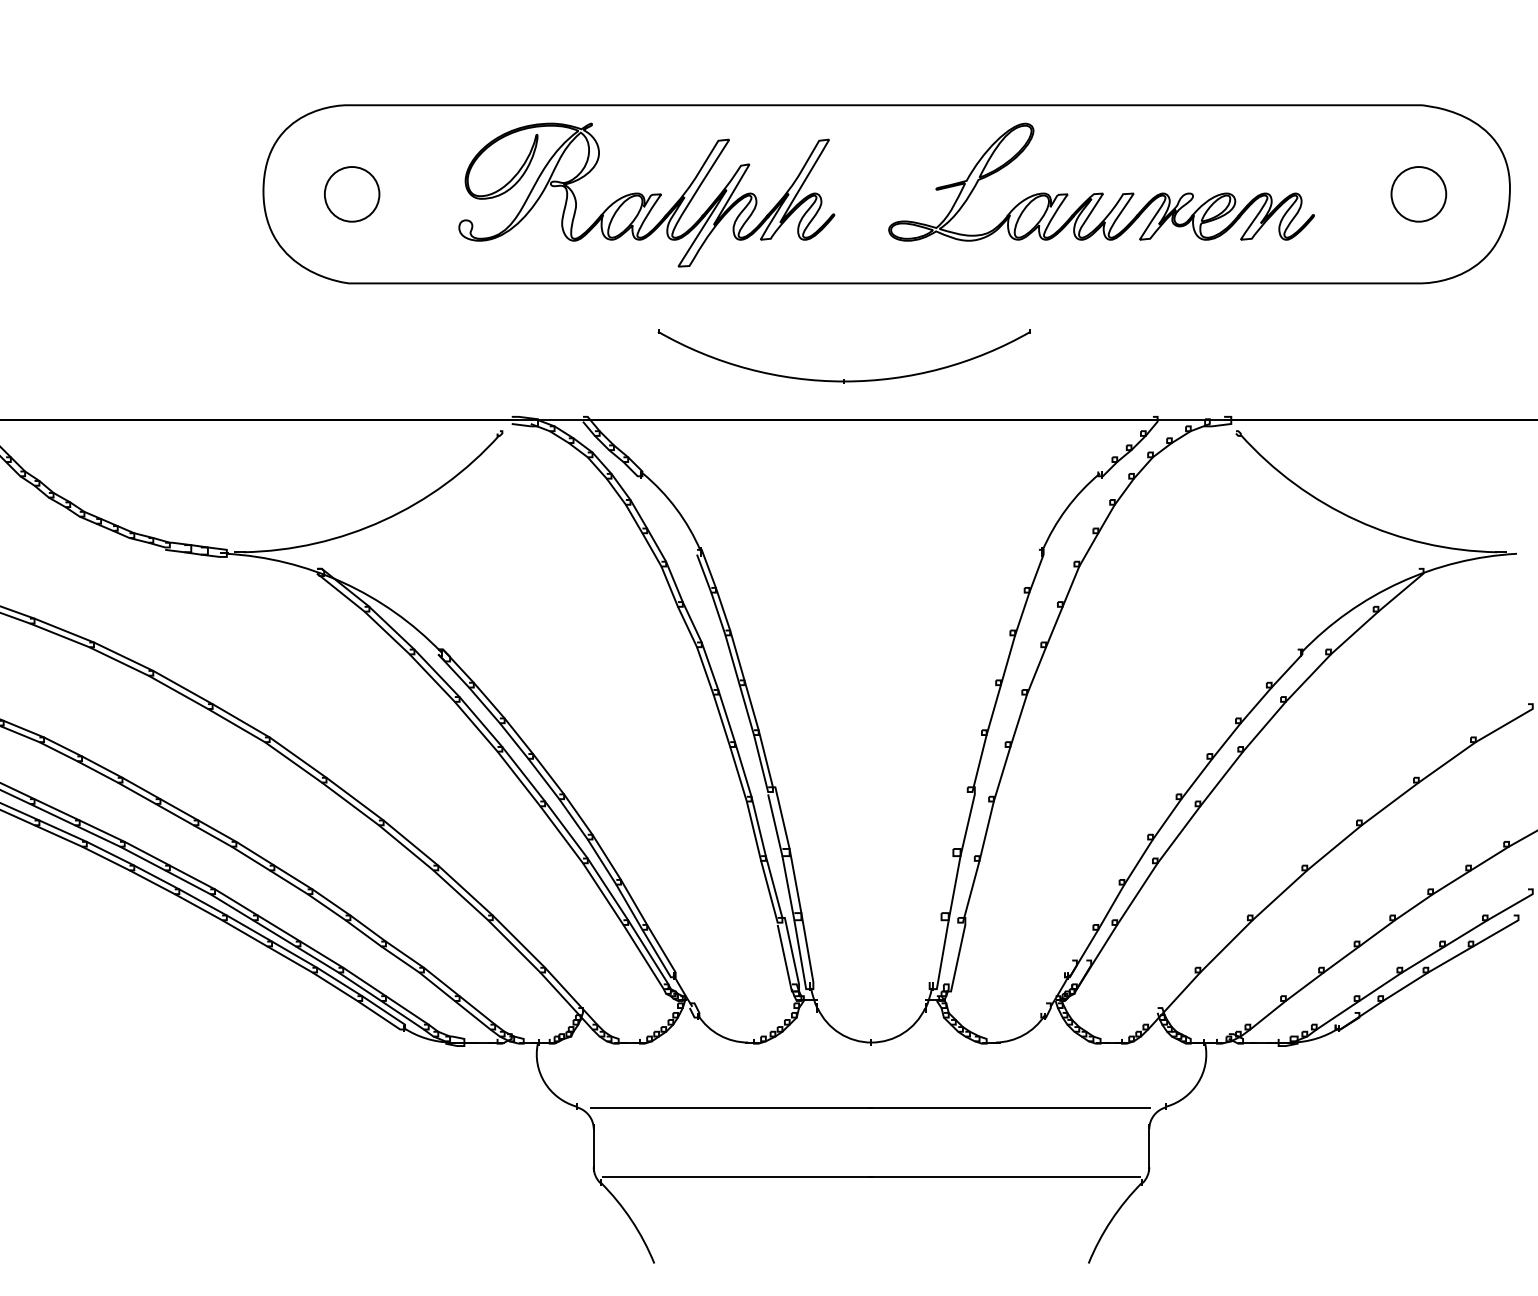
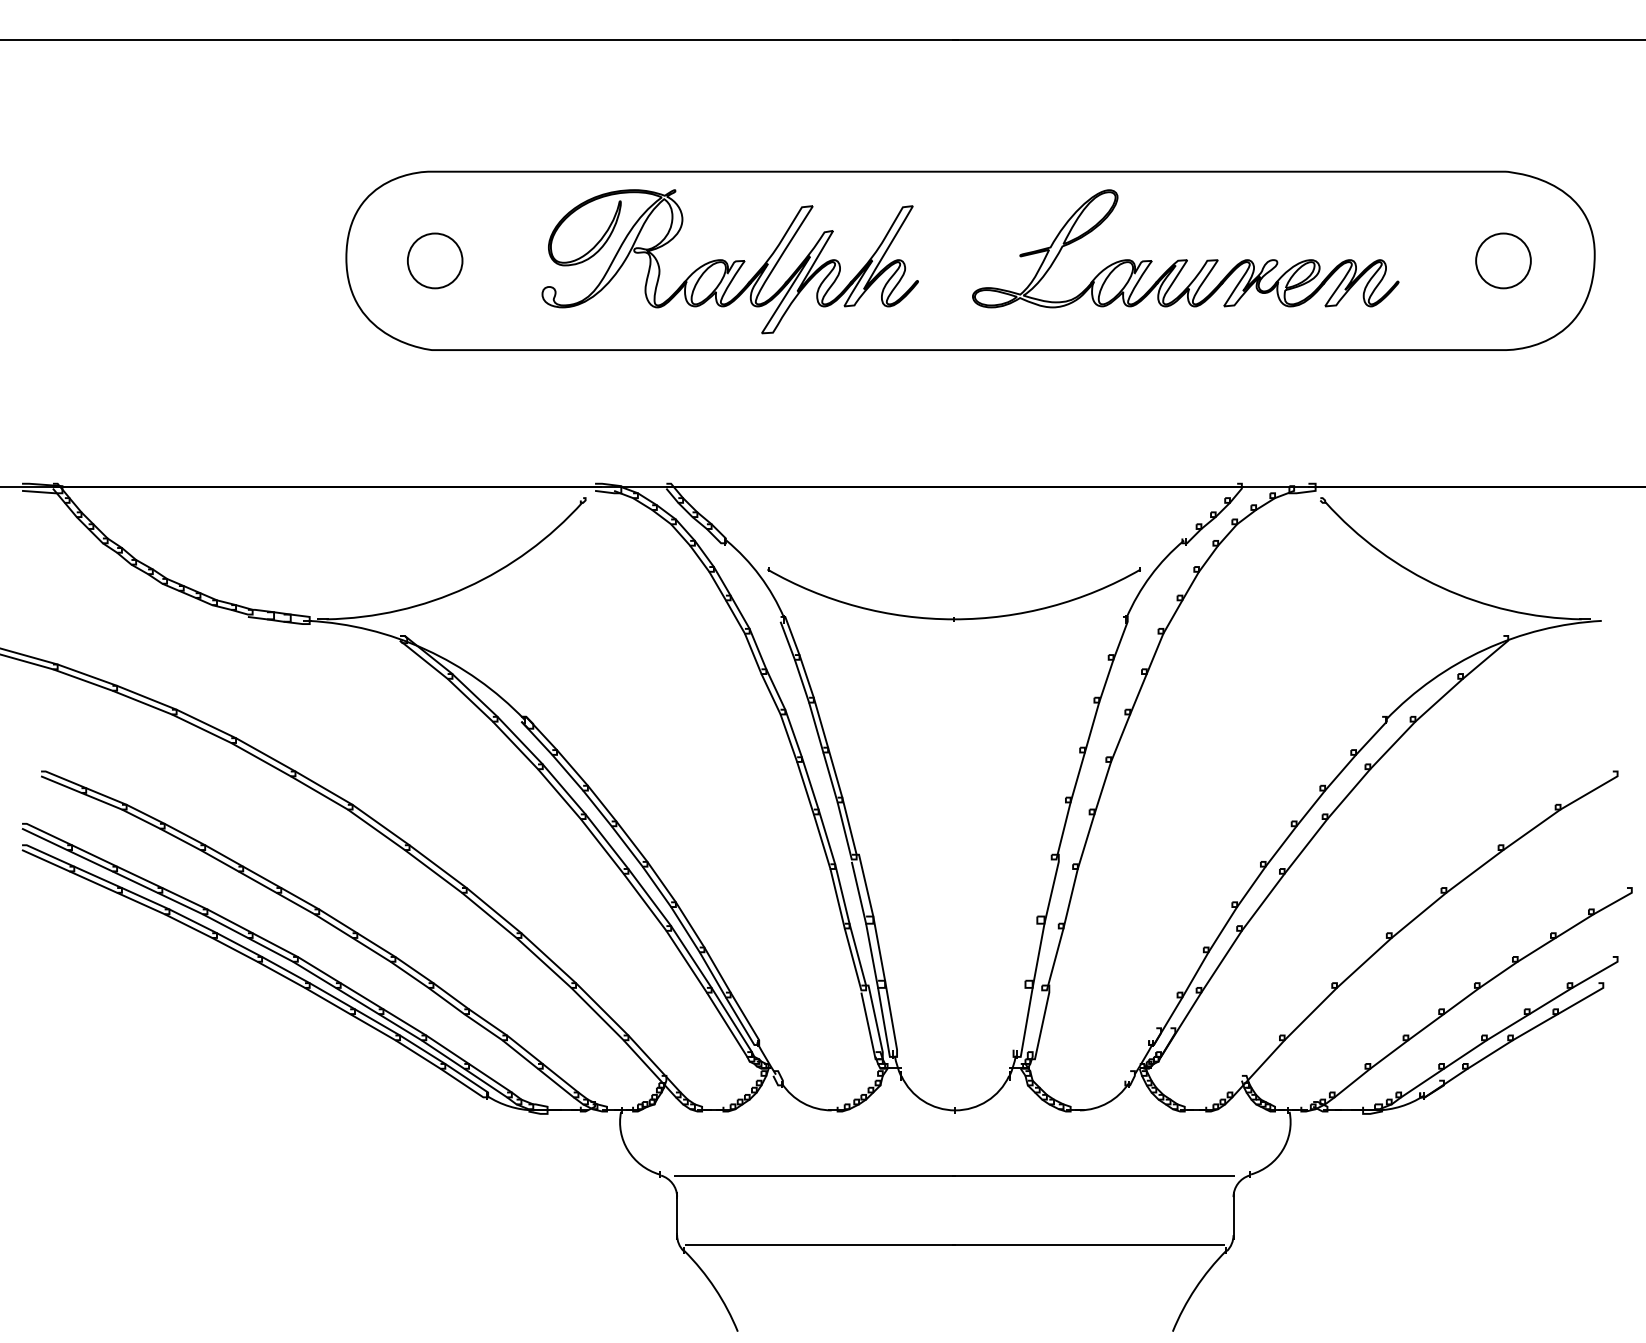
part: (843, 379) -> (953, 617), moved

